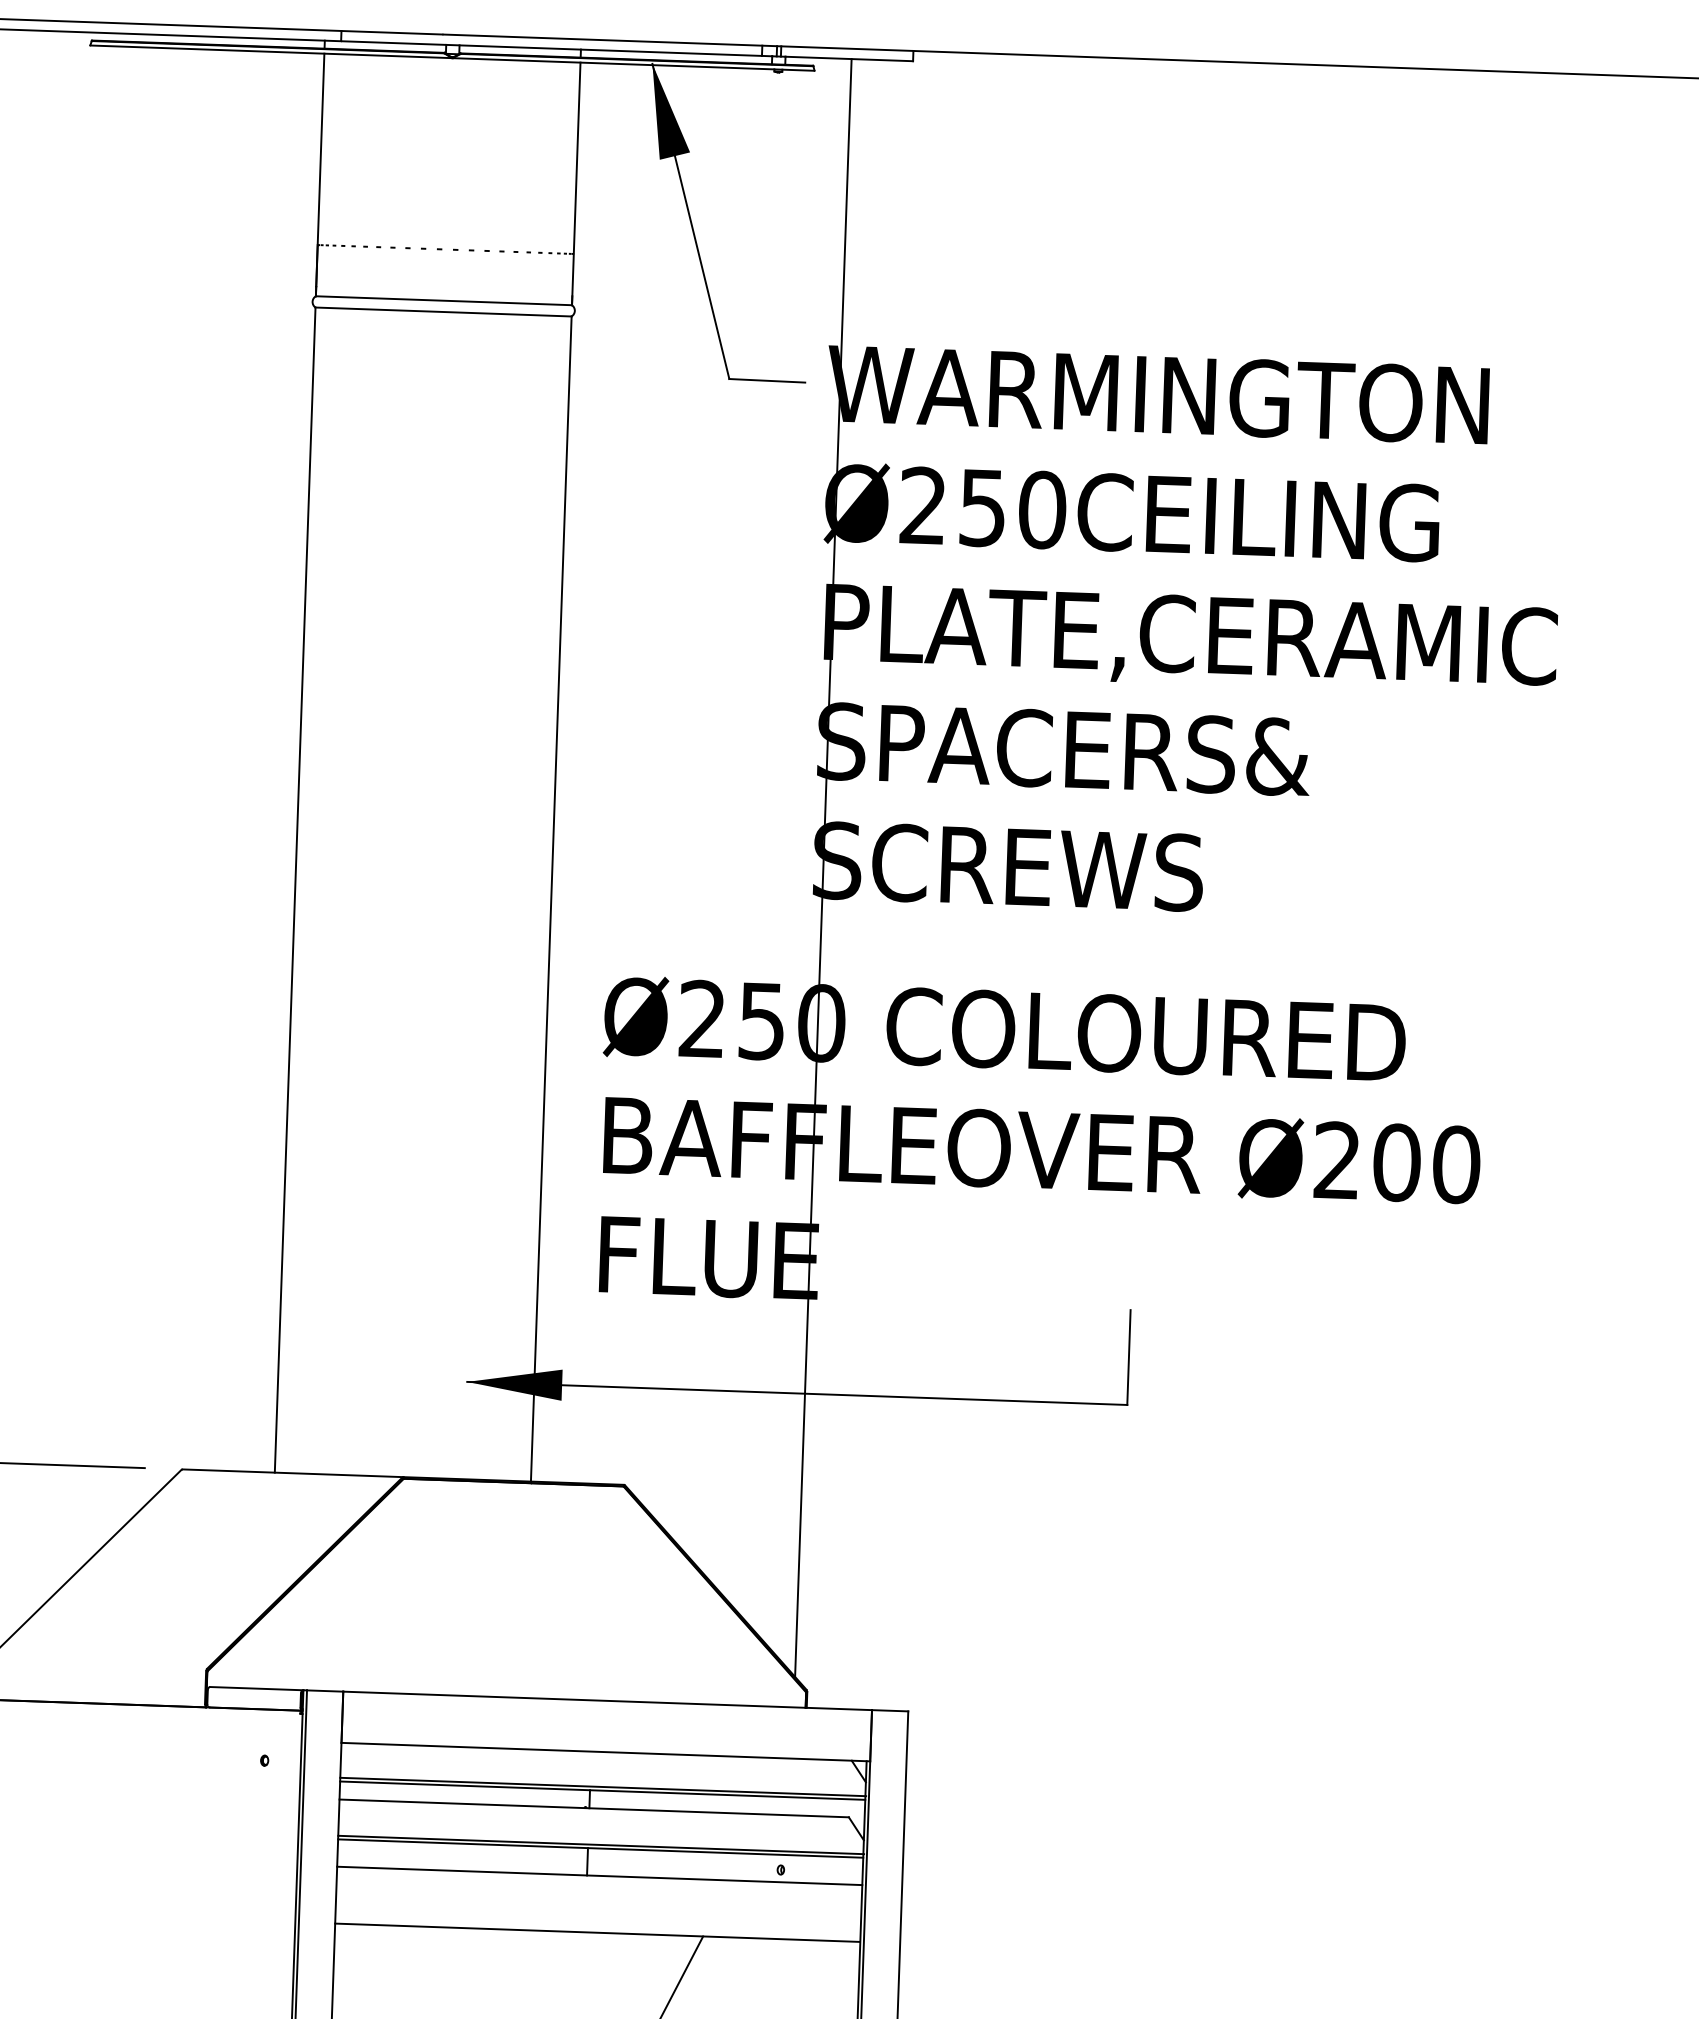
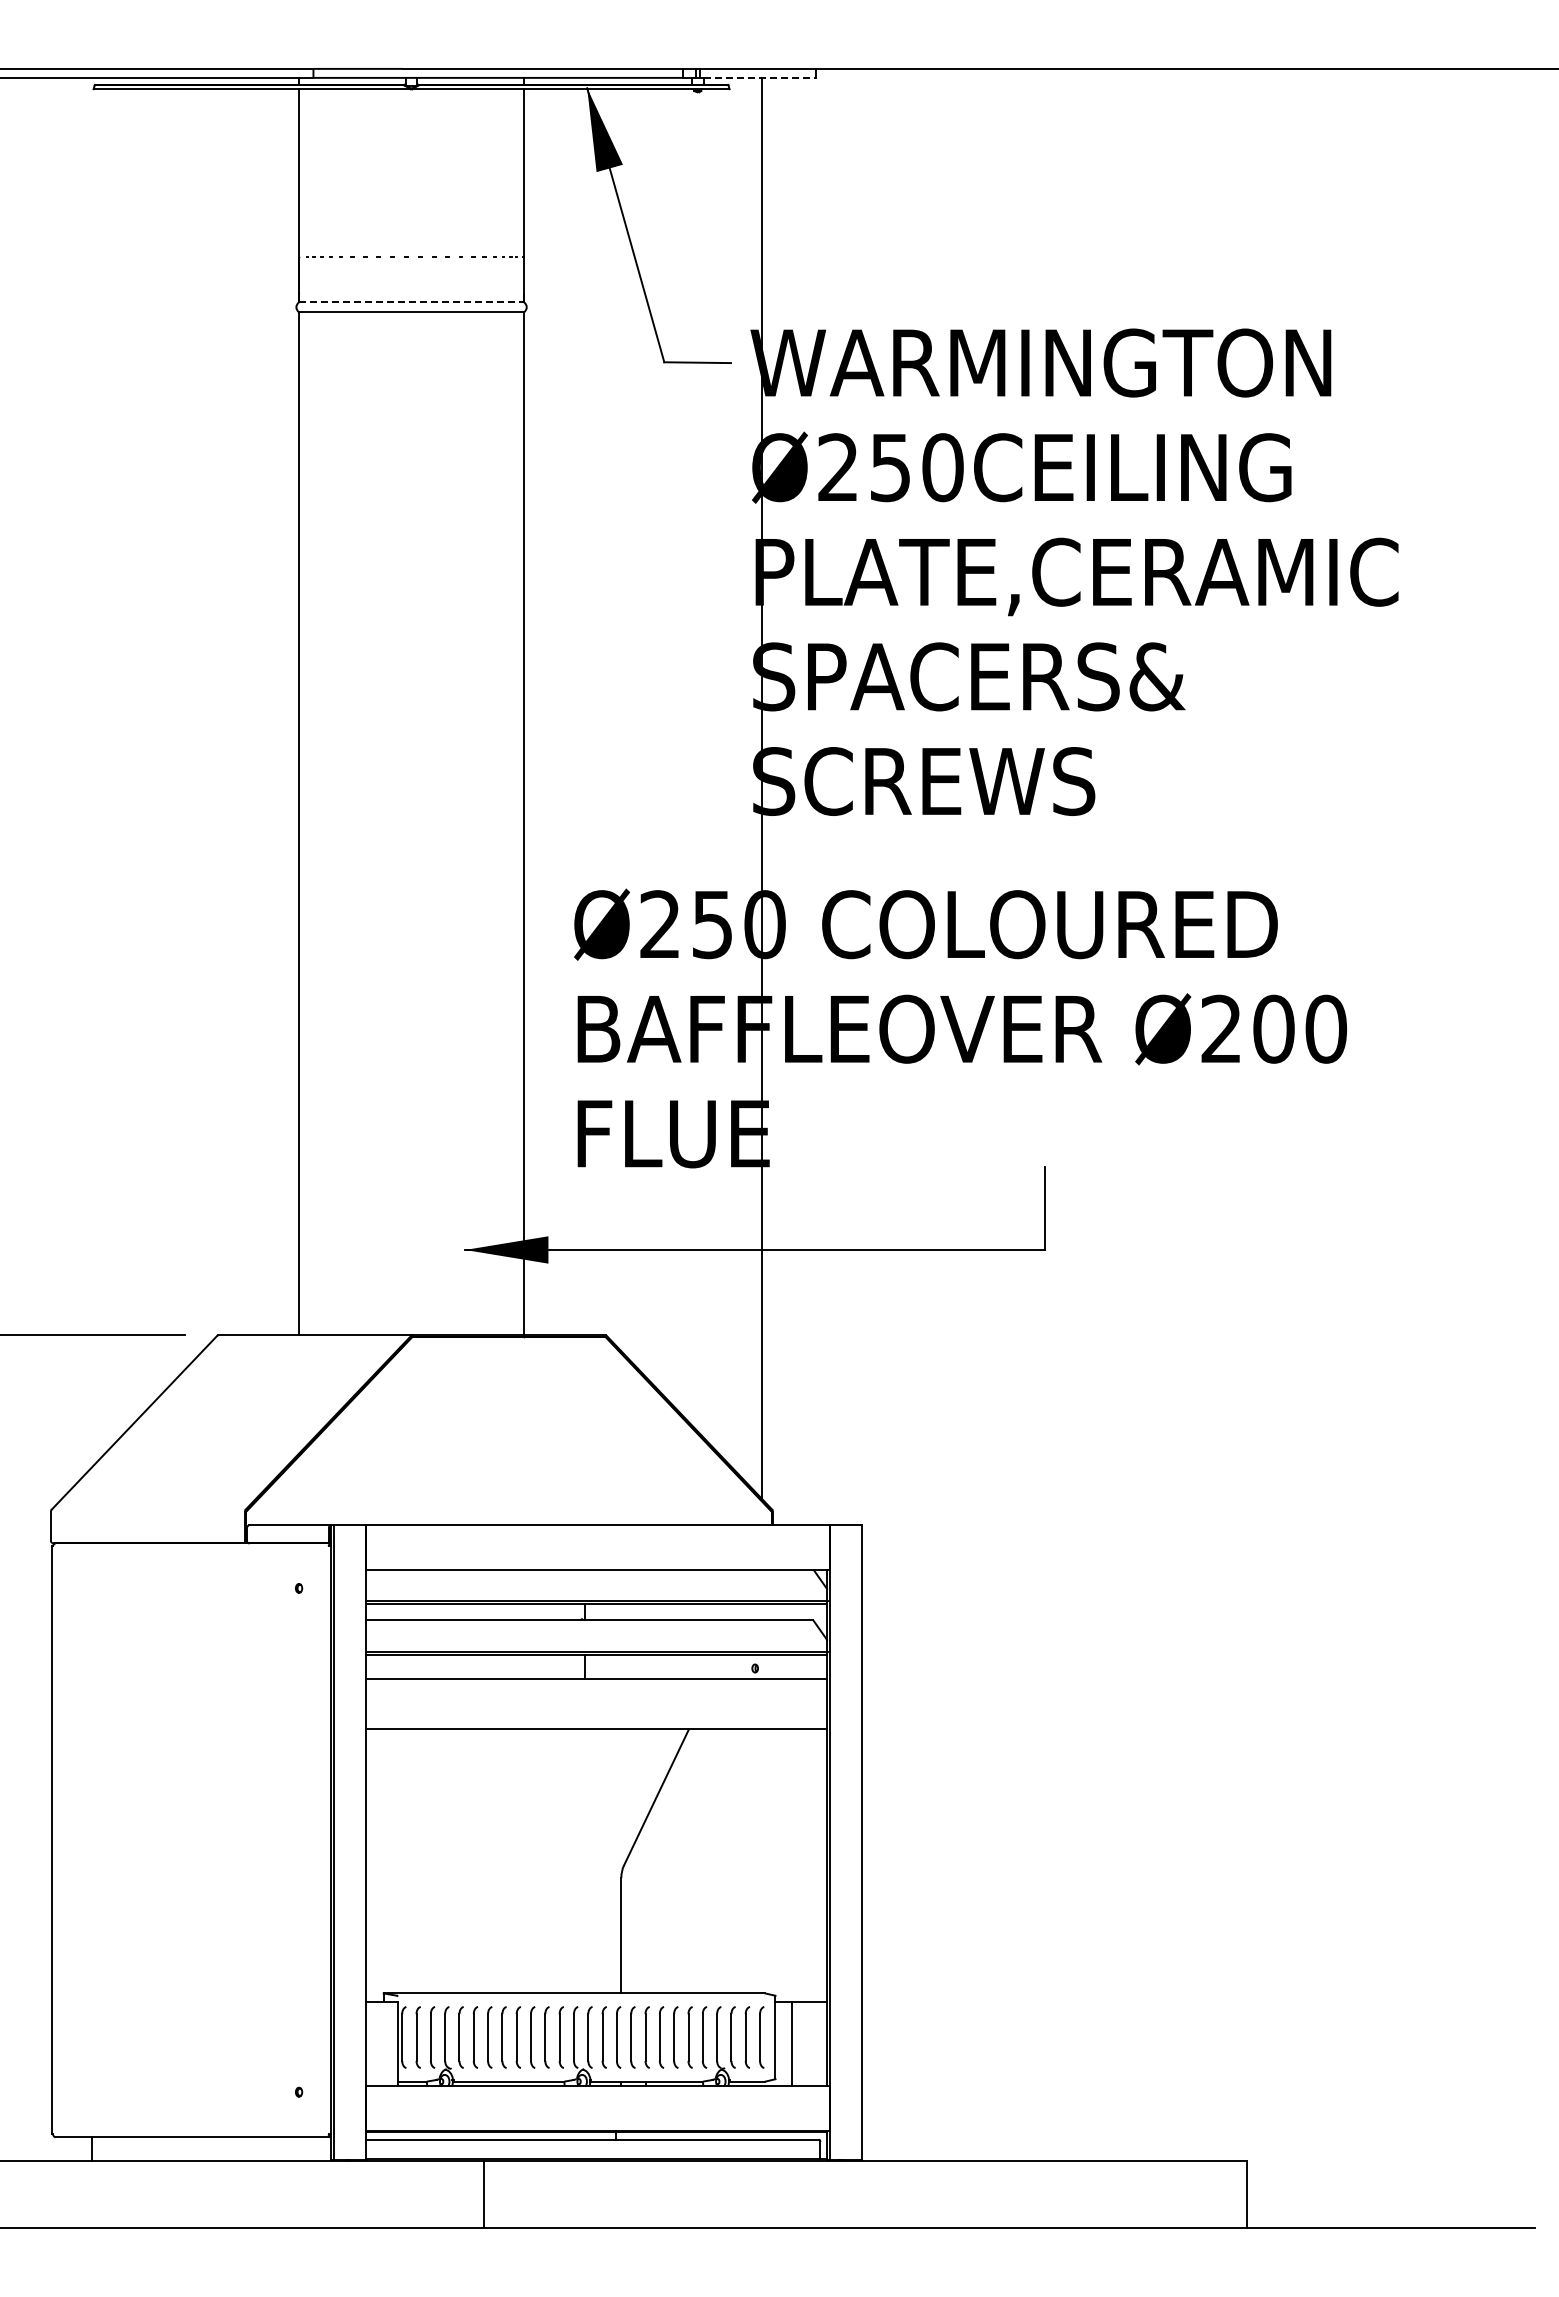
line: (850, 58) -> (760, 77), solid -> dashed
line: (444, 300) -> (412, 302), solid -> dashed

